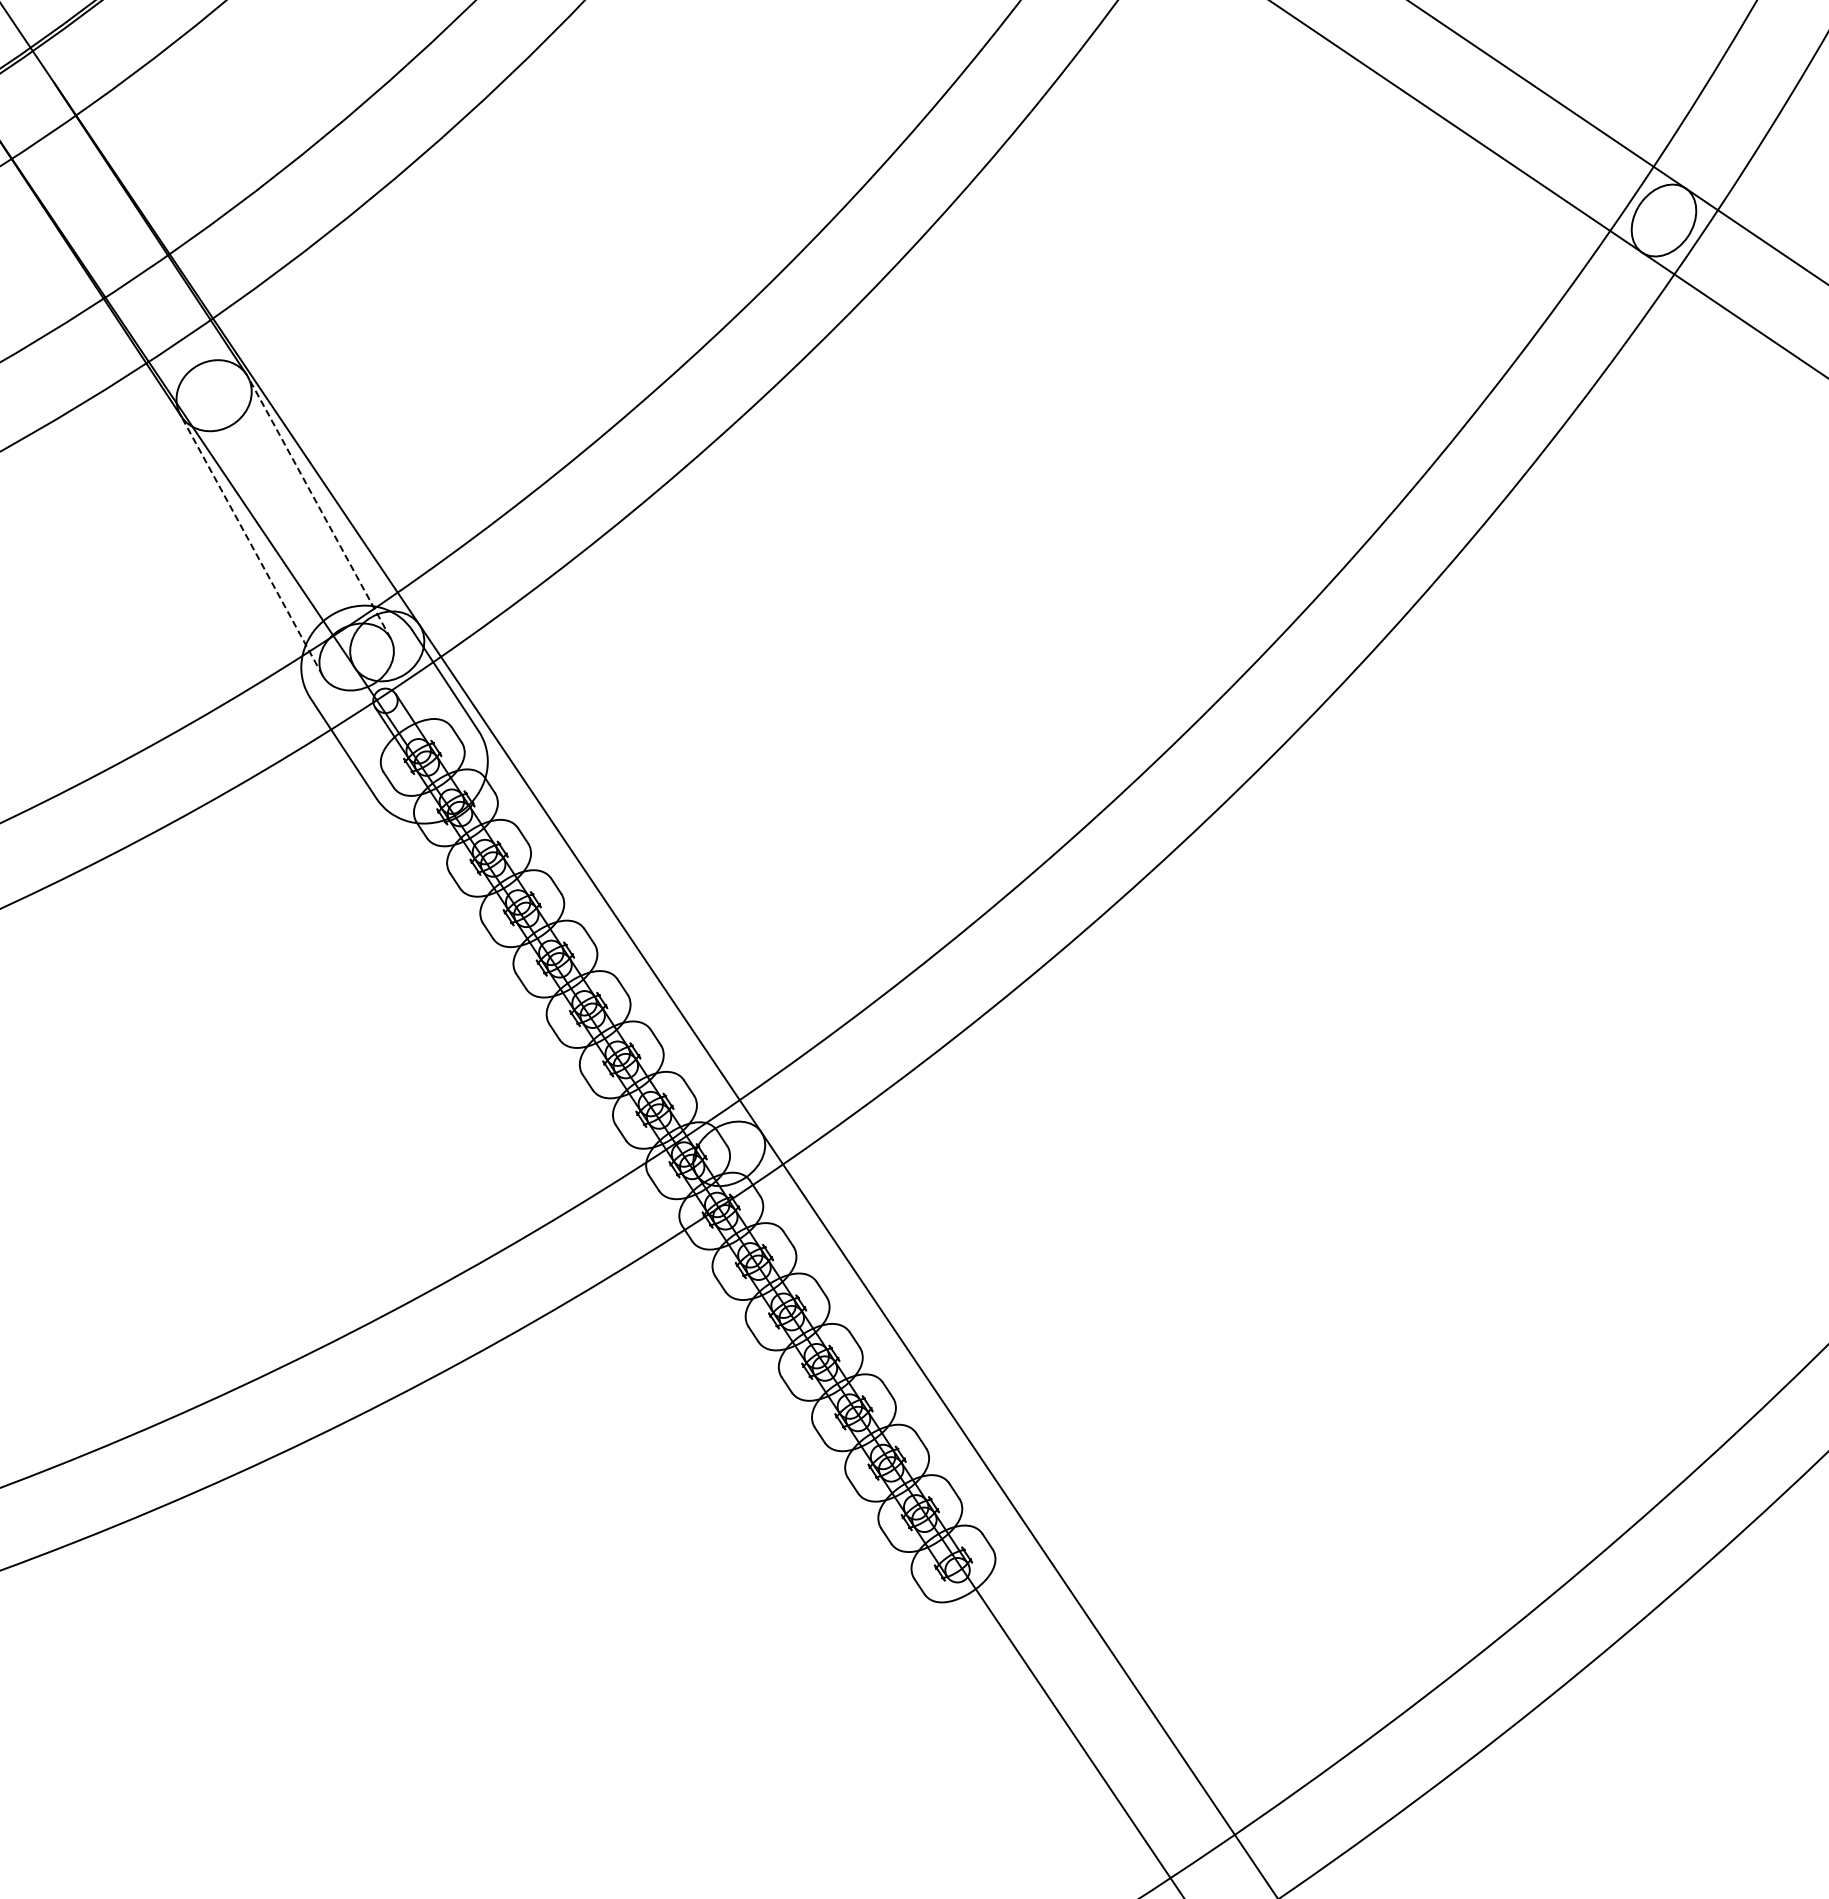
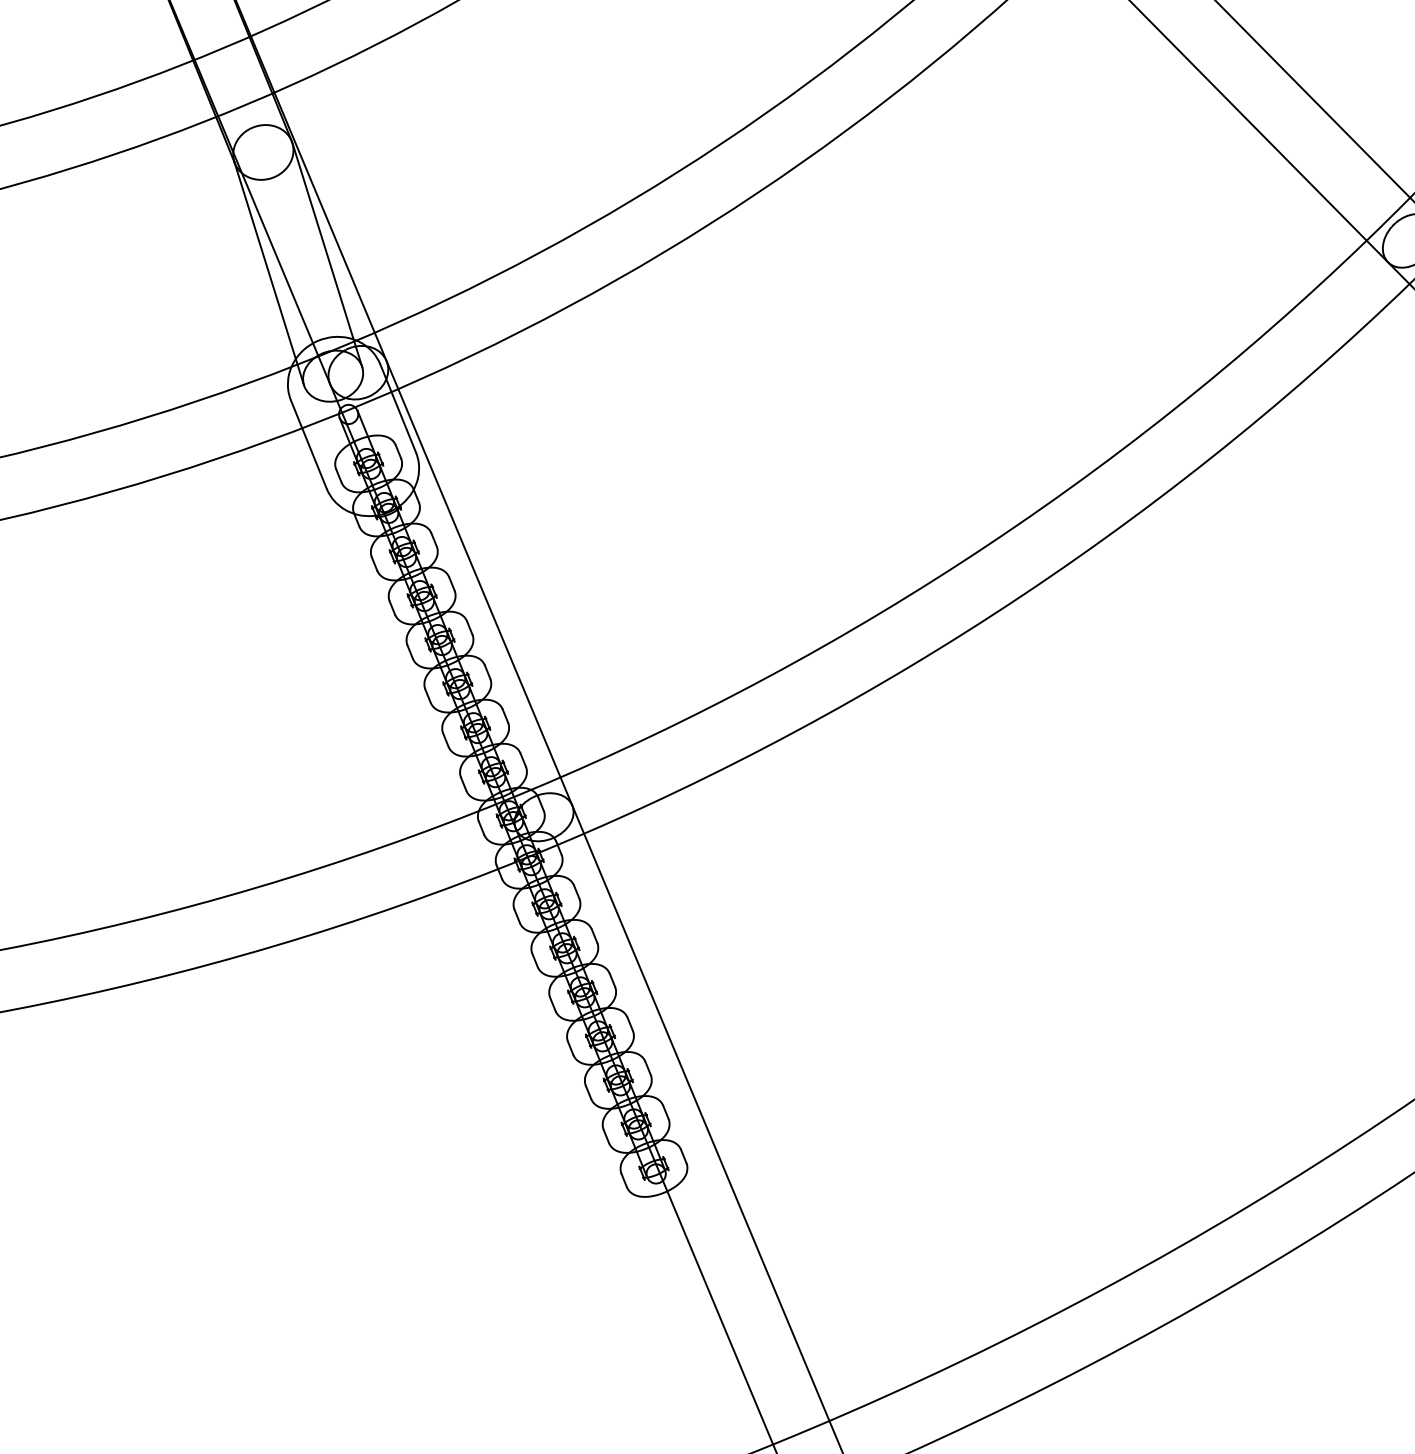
line: (319, 507) -> (327, 255), dashed -> solid
line: (251, 545) -> (269, 273), dashed -> solid

